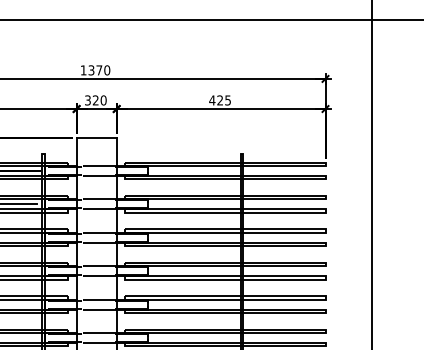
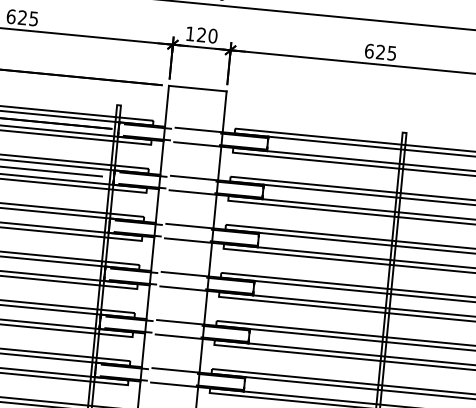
text: (87, 100) -> (189, 33), 320 -> 120
text: (212, 100) -> (369, 51), 425 -> 625

